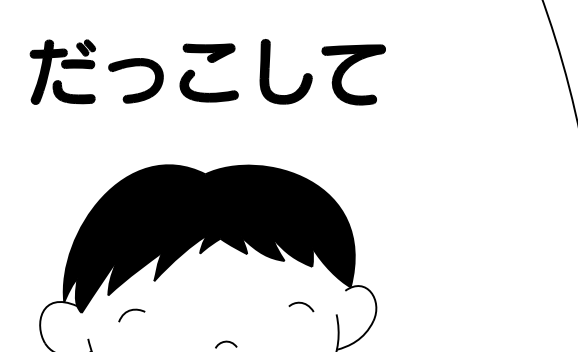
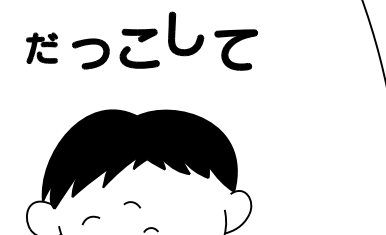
part: (270, 71) -> (175, 33), moved
part: (62, 72) -> (41, 48), size x0.7
curve: (301, 304) -> (132, 203), moved
curve: (130, 312) -> (90, 218), moved

